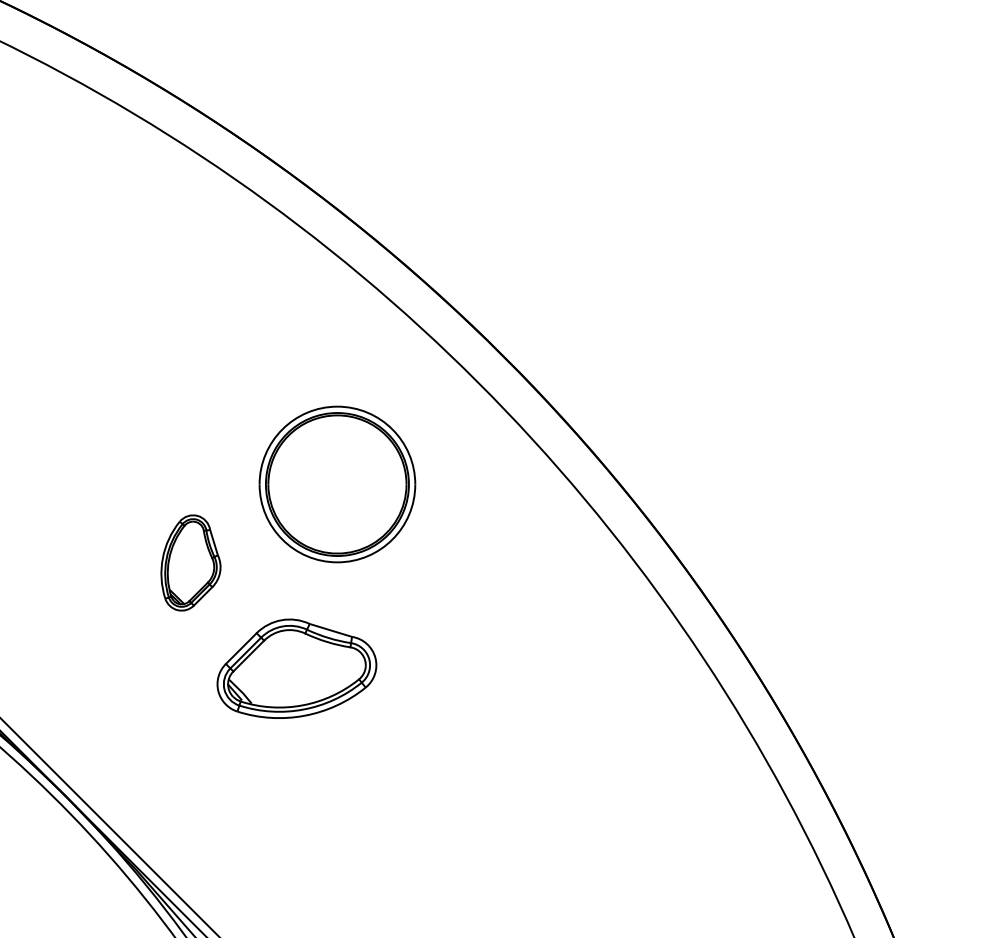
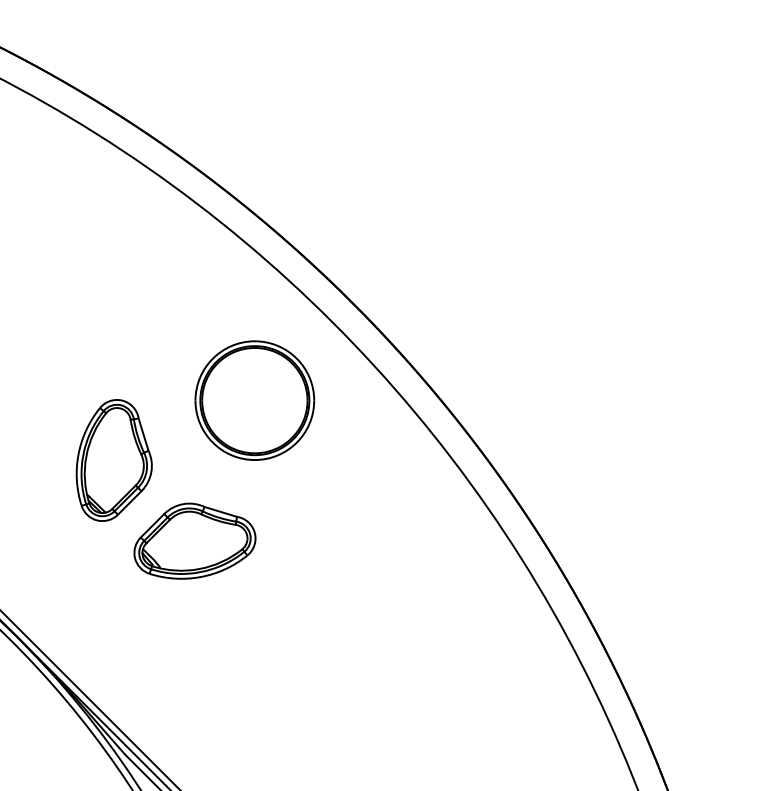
part: (336, 484) -> (254, 400), moved
part: (190, 562) -> (113, 460), size x1.67

